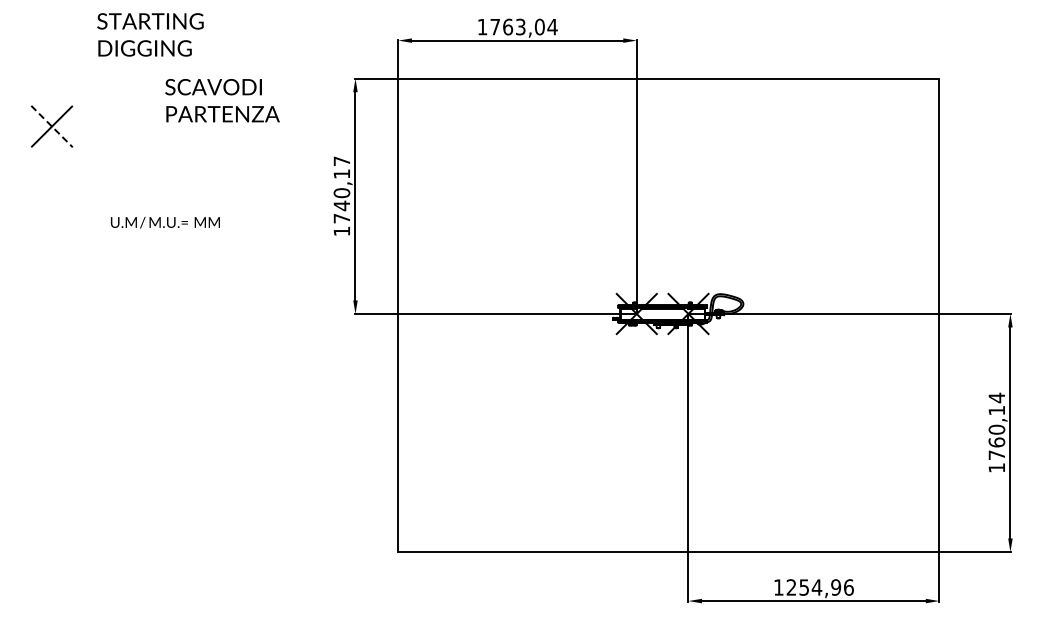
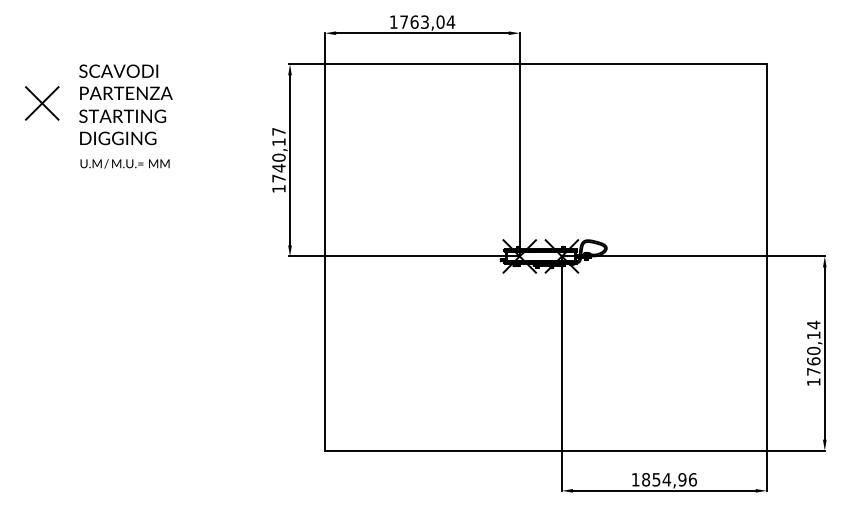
text: (150, 34) -> (122, 127), moved
text: (222, 100) -> (125, 82), moved
line: (52, 126) -> (42, 103), dashed -> solid
text: (165, 222) -> (125, 163), moved
text: (791, 587) -> (646, 479), 1254,96 -> 1854,96

